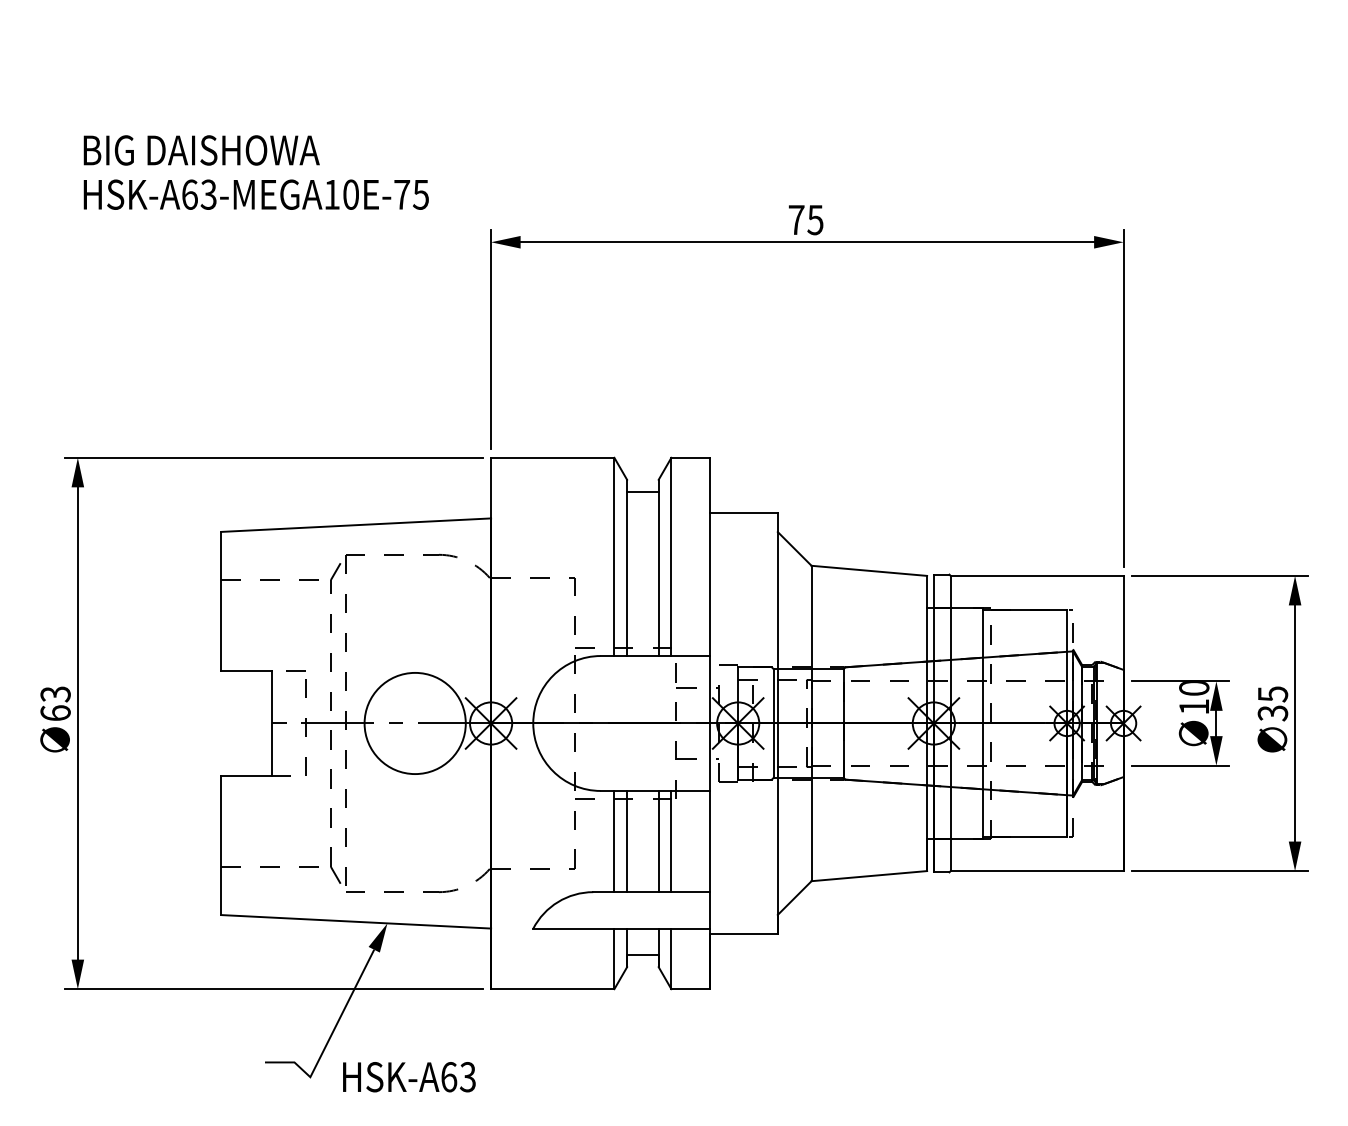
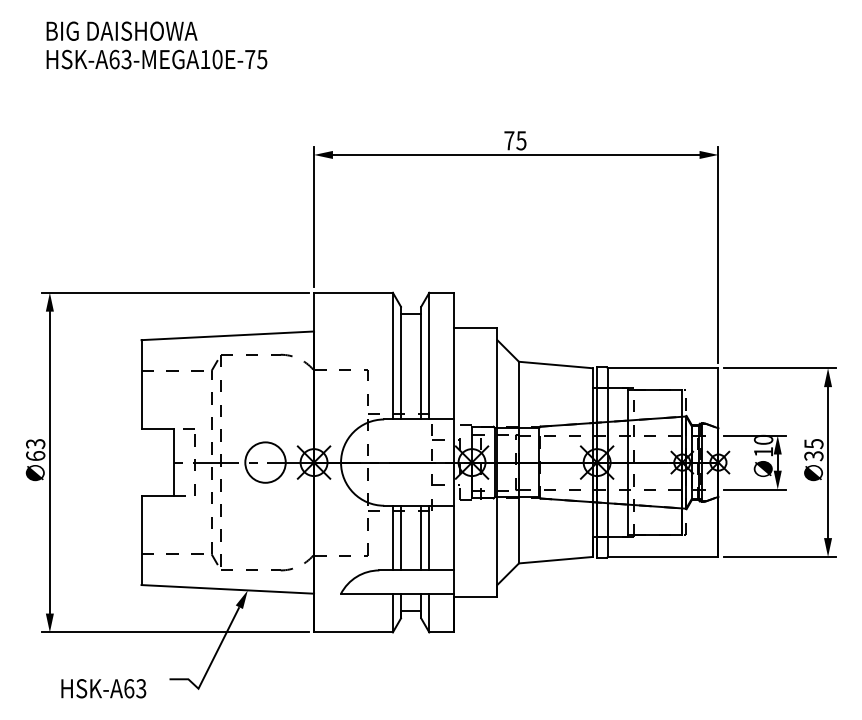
text: (255, 172) -> (156, 45), moved
circle: (415, 723) -> (265, 462), size x0.62
text: (408, 1076) -> (103, 688), moved

